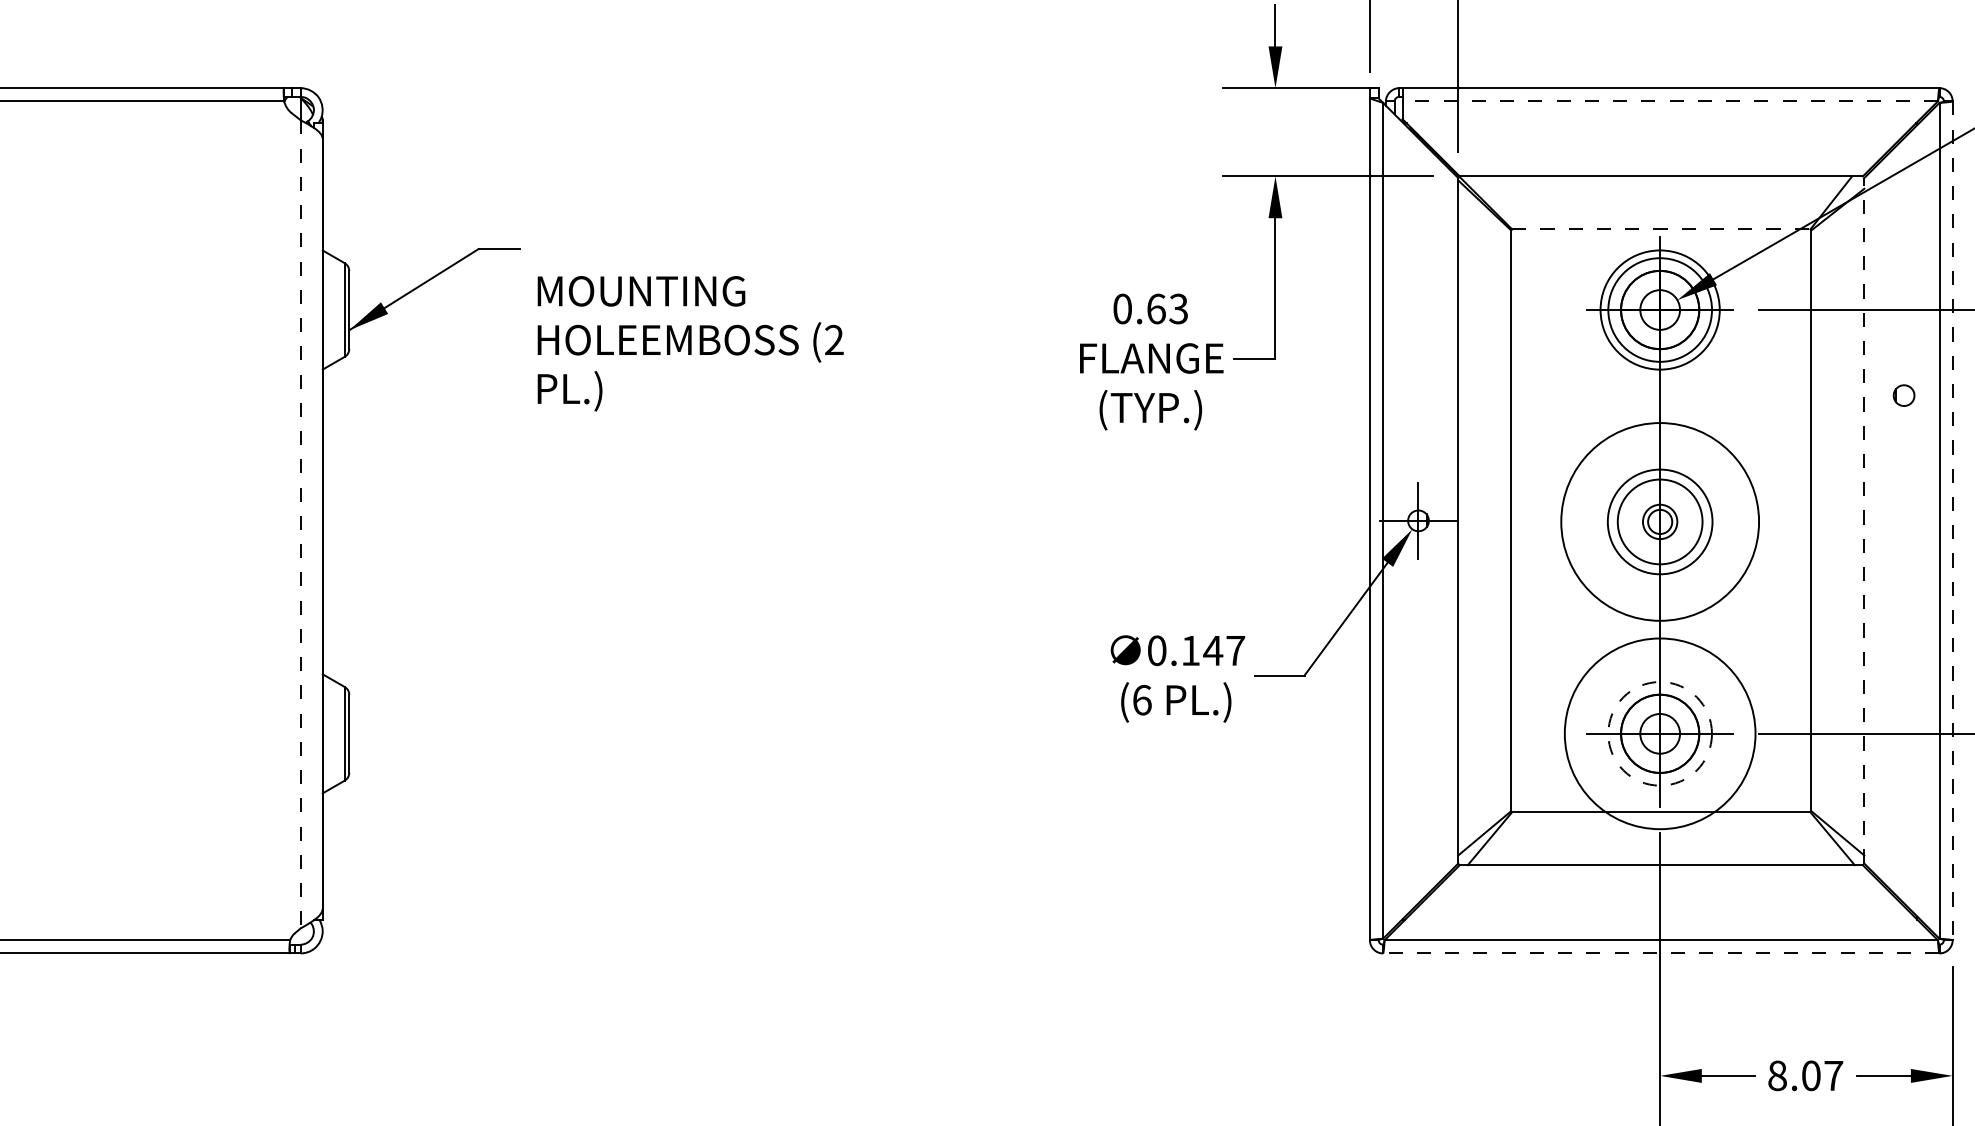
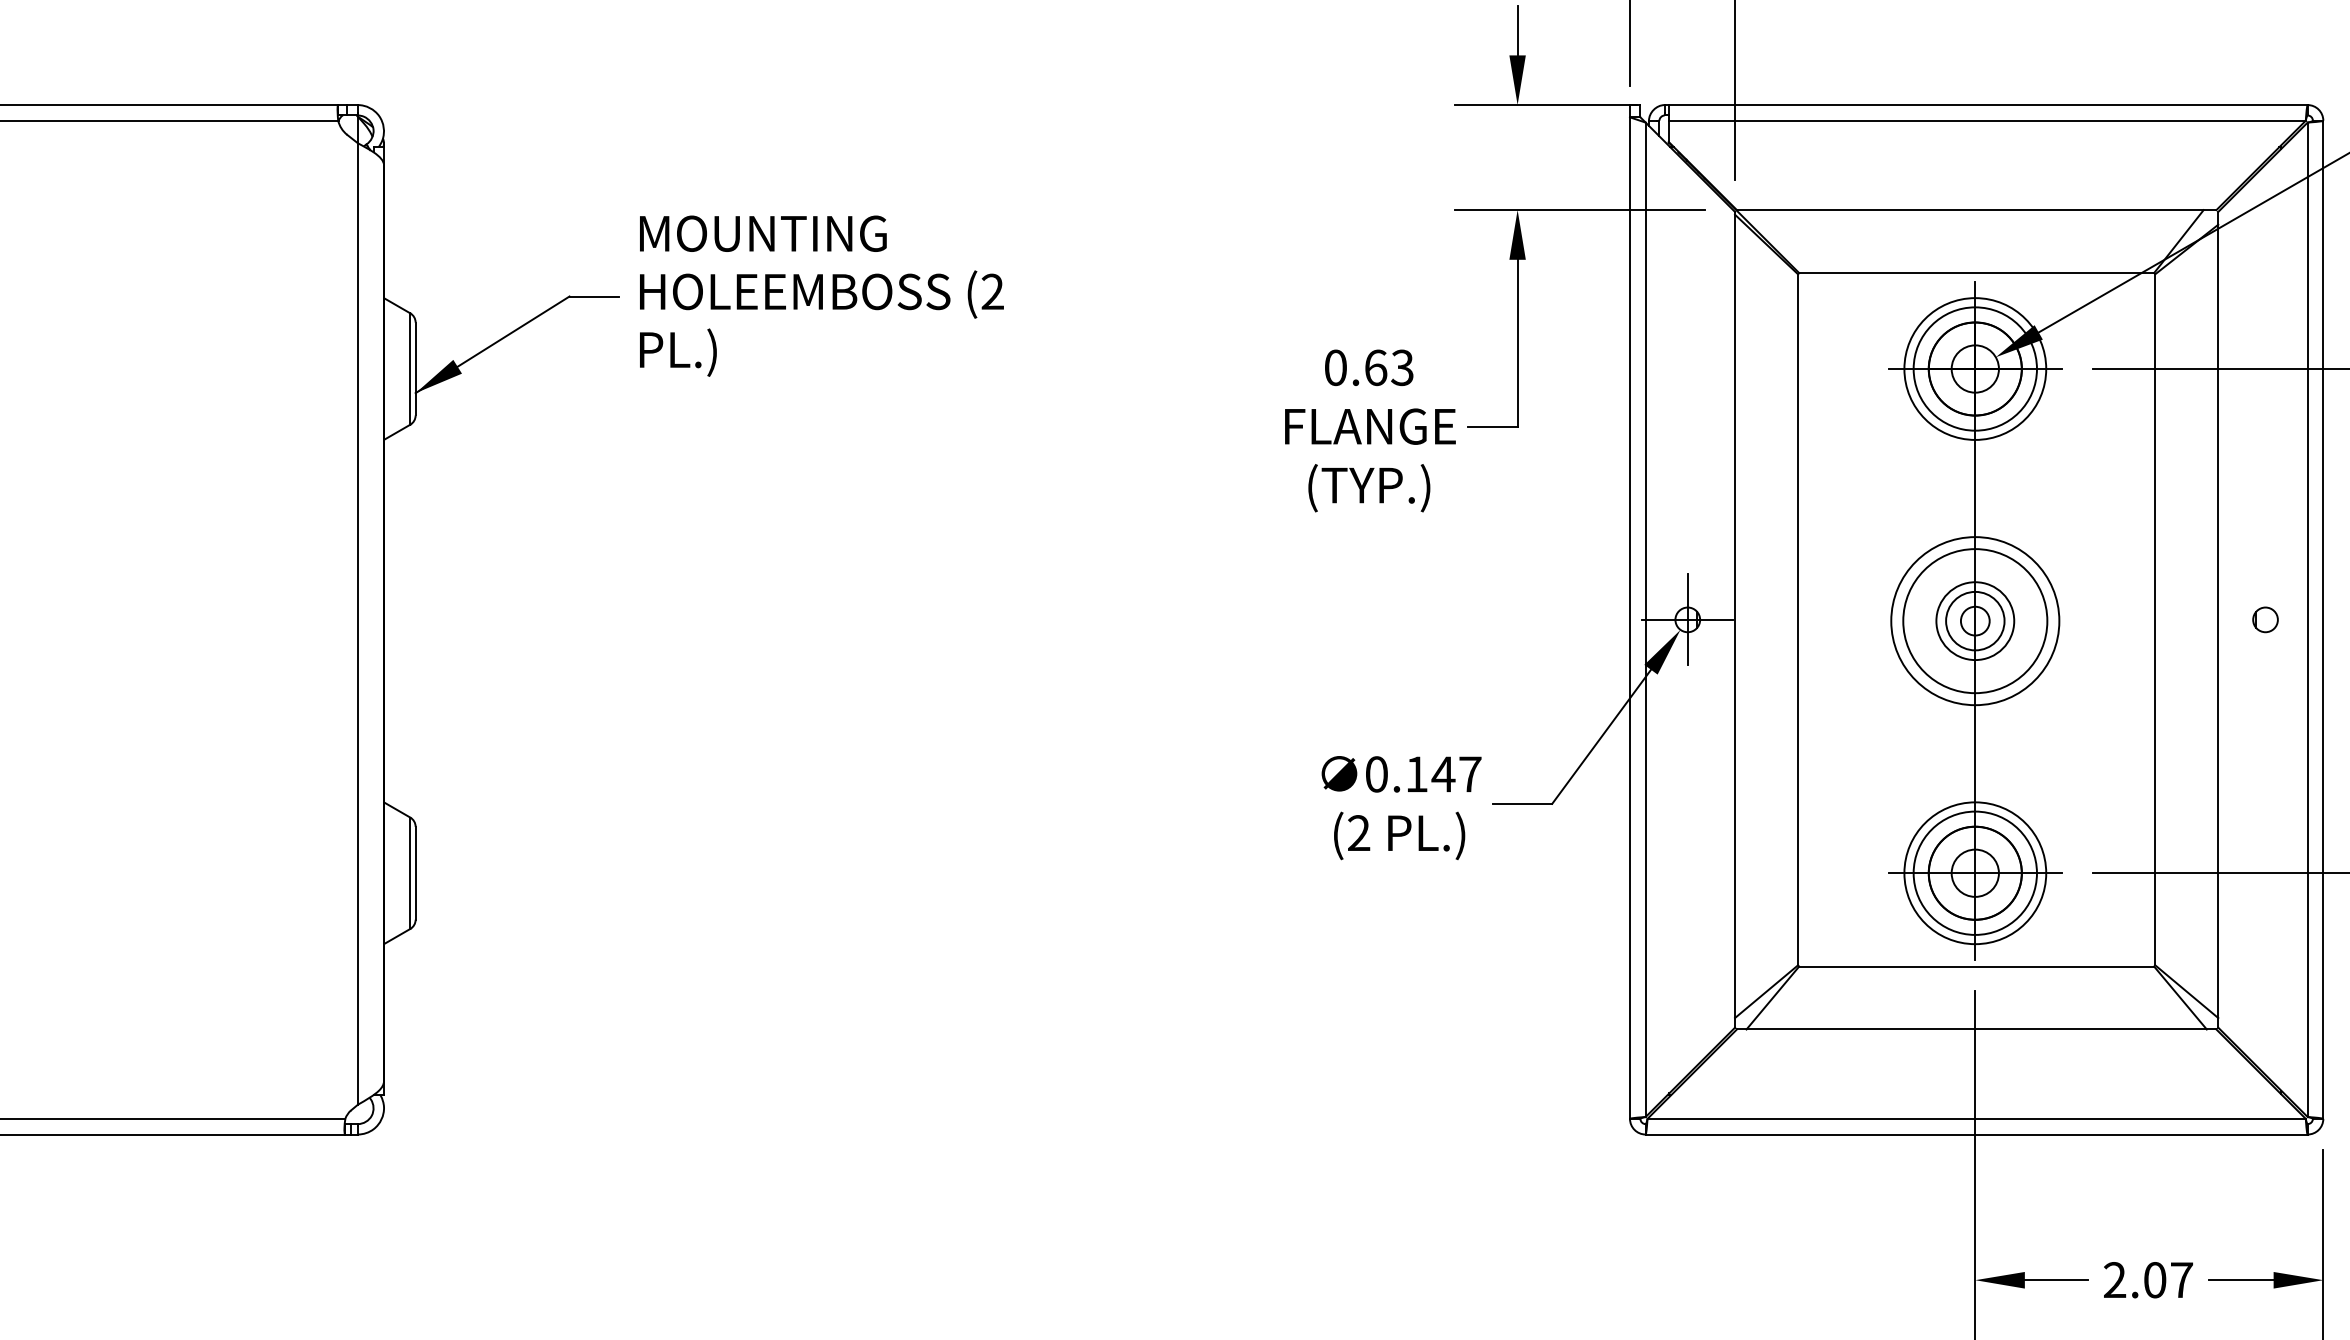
line: (1670, 101) -> (1987, 120), dashed -> solid
line: (1662, 229) -> (1977, 273), dashed -> solid
text: (690, 343) -> (821, 295), moved
part: (1904, 395) -> (2265, 619), moved
line: (1864, 520) -> (2218, 619), dashed -> solid
circle: (1660, 521) -> (1975, 620), size x1.43
line: (1952, 521) -> (2323, 620), dashed -> solid
circle: (1660, 522) -> (1975, 621), size x0.62
circle: (1660, 522) -> (1975, 621), size x0.71
circle: (1660, 522) -> (1975, 621), size x1.43
line: (300, 524) -> (357, 624), dashed -> solid
text: (1142, 700) -> (1359, 833), (6 -> (2
circle: (1659, 733) -> (1974, 872), dashed -> solid
circle: (1660, 734) -> (1975, 873), size x0.62
line: (1661, 953) -> (1976, 1134), dashed -> solid
text: (1777, 1076) -> (2115, 1280), 8.07 -> 2.07

